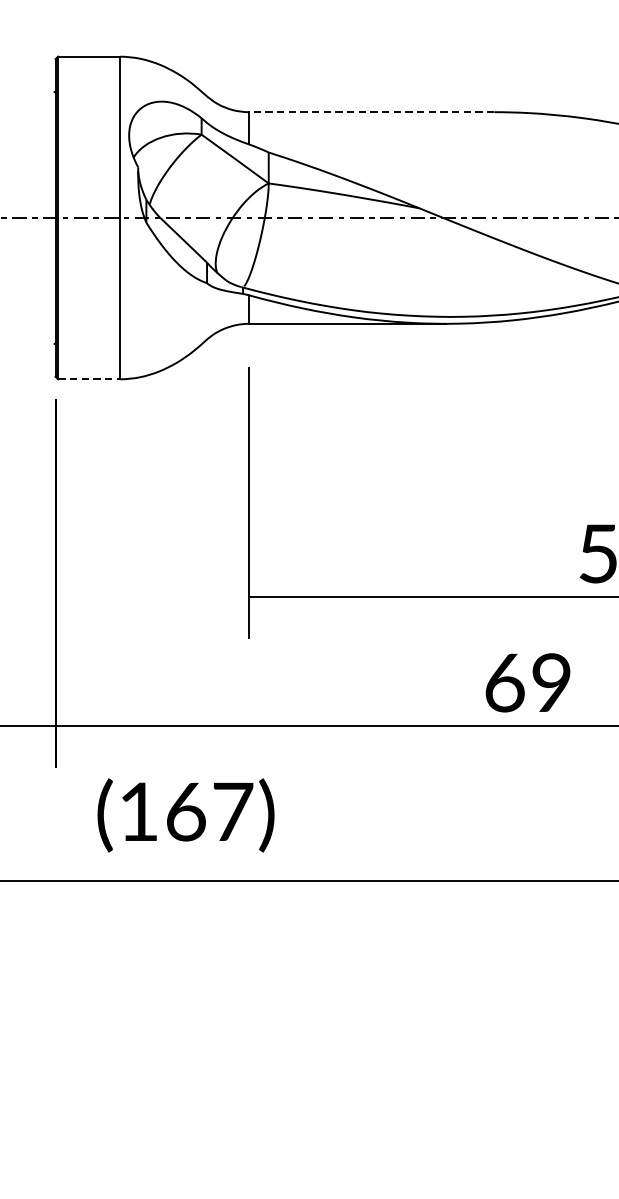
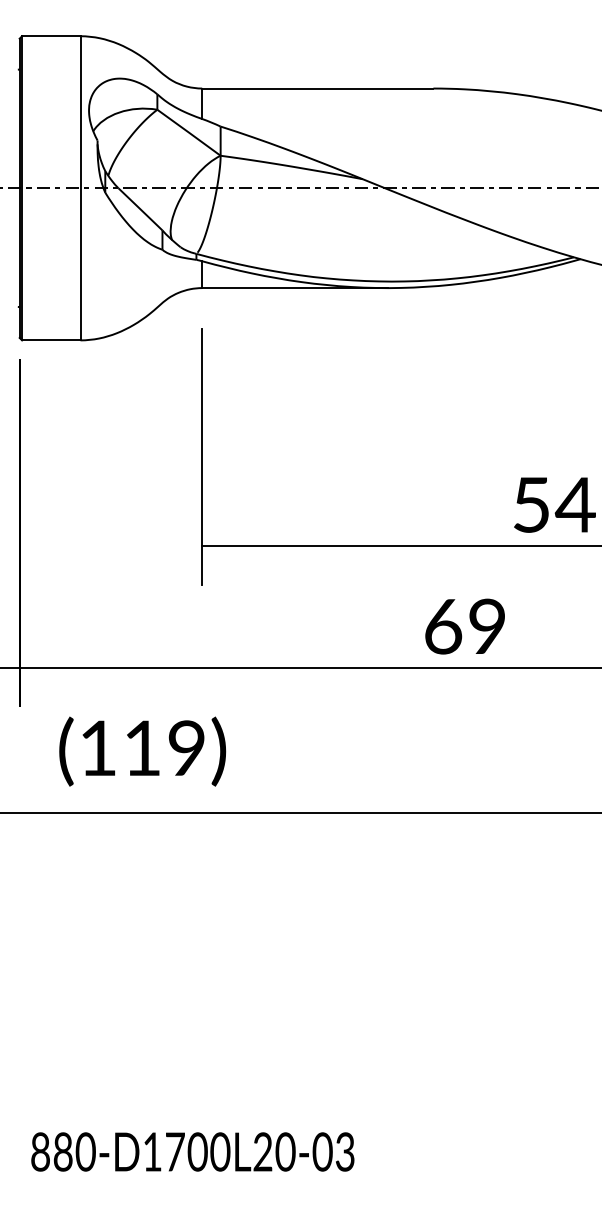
line: (371, 112) -> (317, 88), dashed -> solid
line: (89, 379) -> (51, 340), dashed -> solid
text: (210, 812) -> (165, 748), (167) -> (119)

